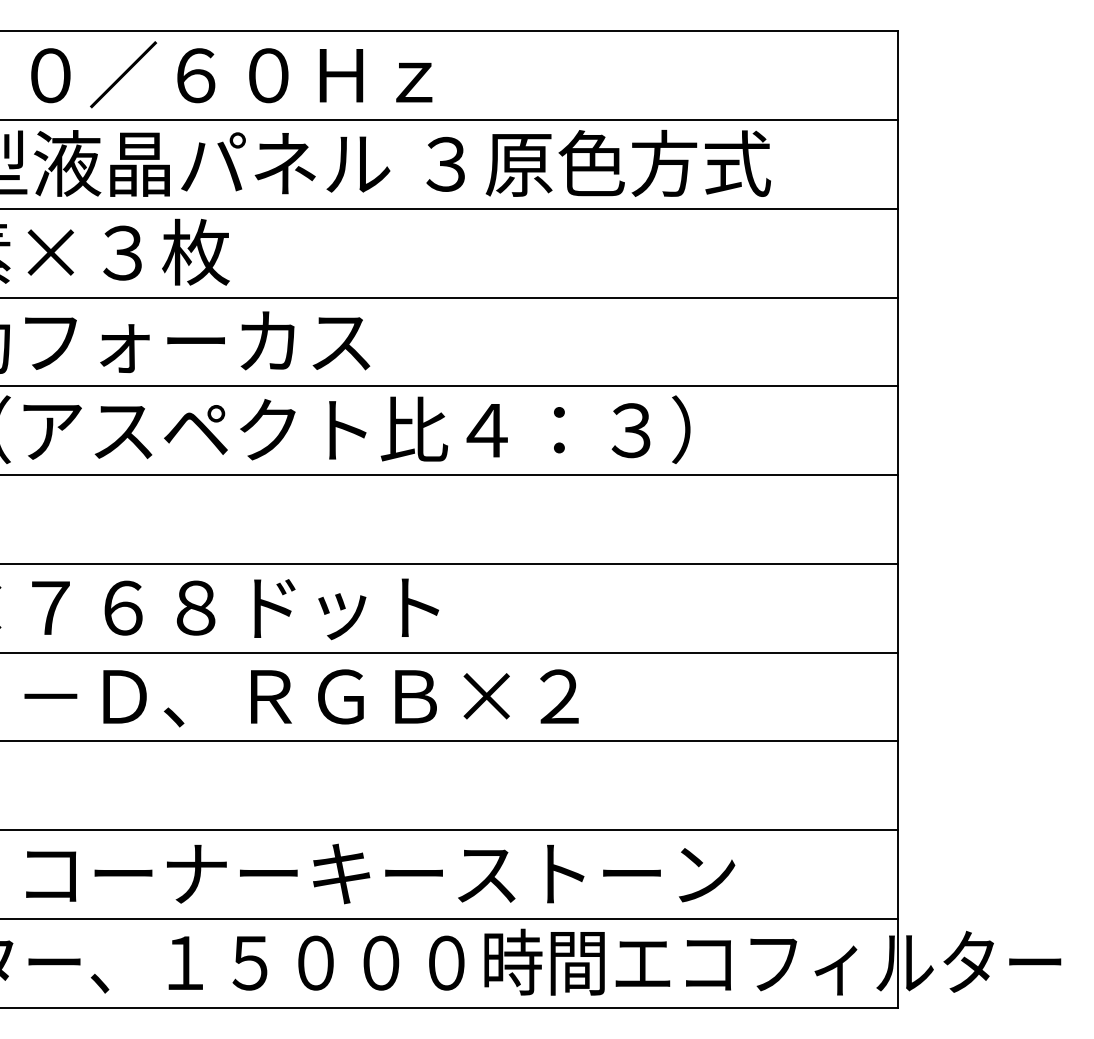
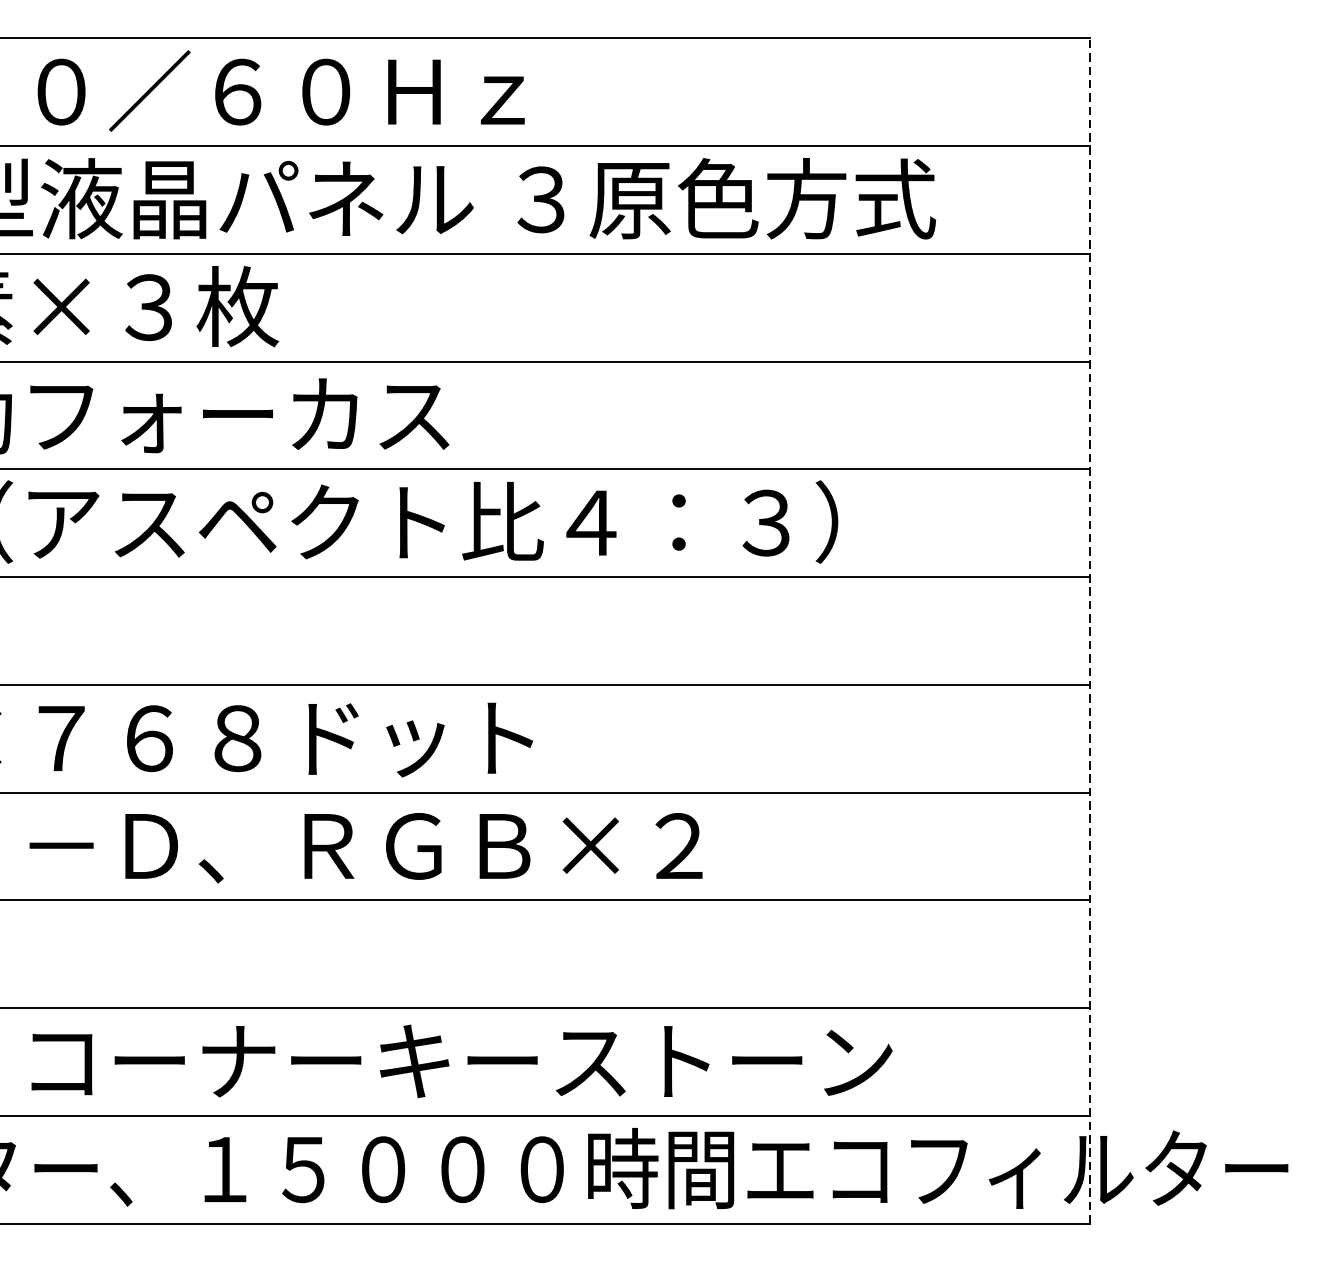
line: (897, 519) -> (1089, 631), solid -> dashed

